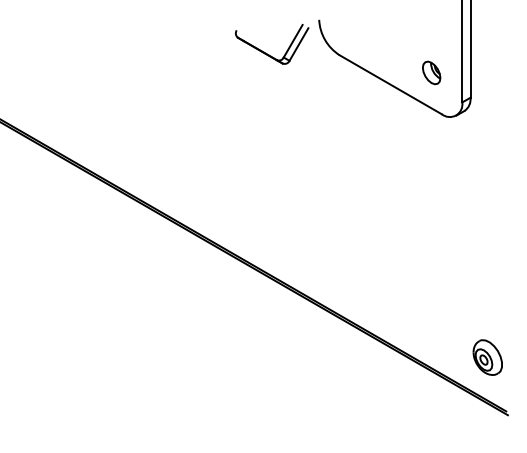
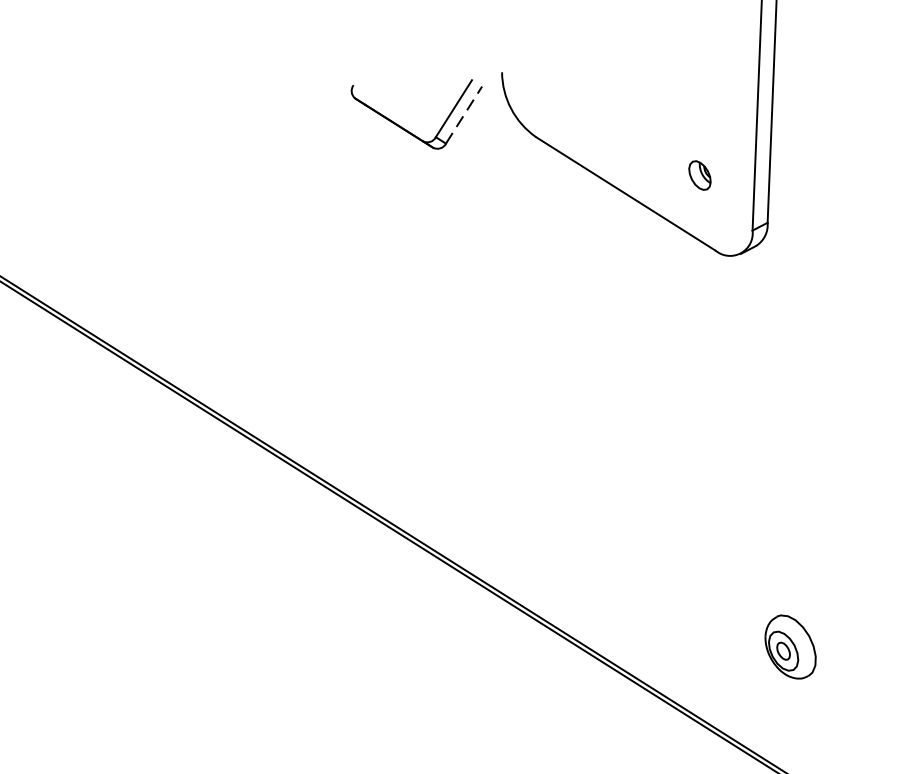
line: (298, 44) -> (463, 114), solid -> dashed
part: (431, 72) -> (699, 174), size x0.7
part: (487, 357) -> (790, 646), moved

